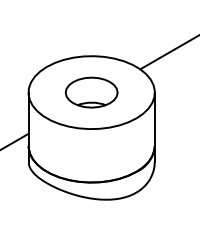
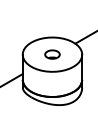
part: (91, 92) -> (52, 54), size x0.6

